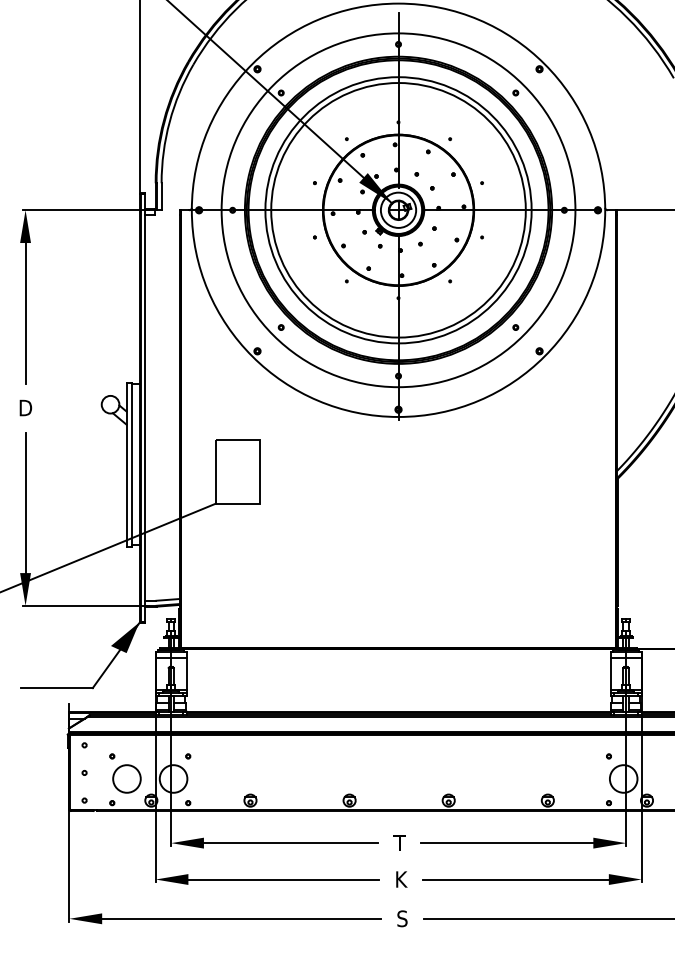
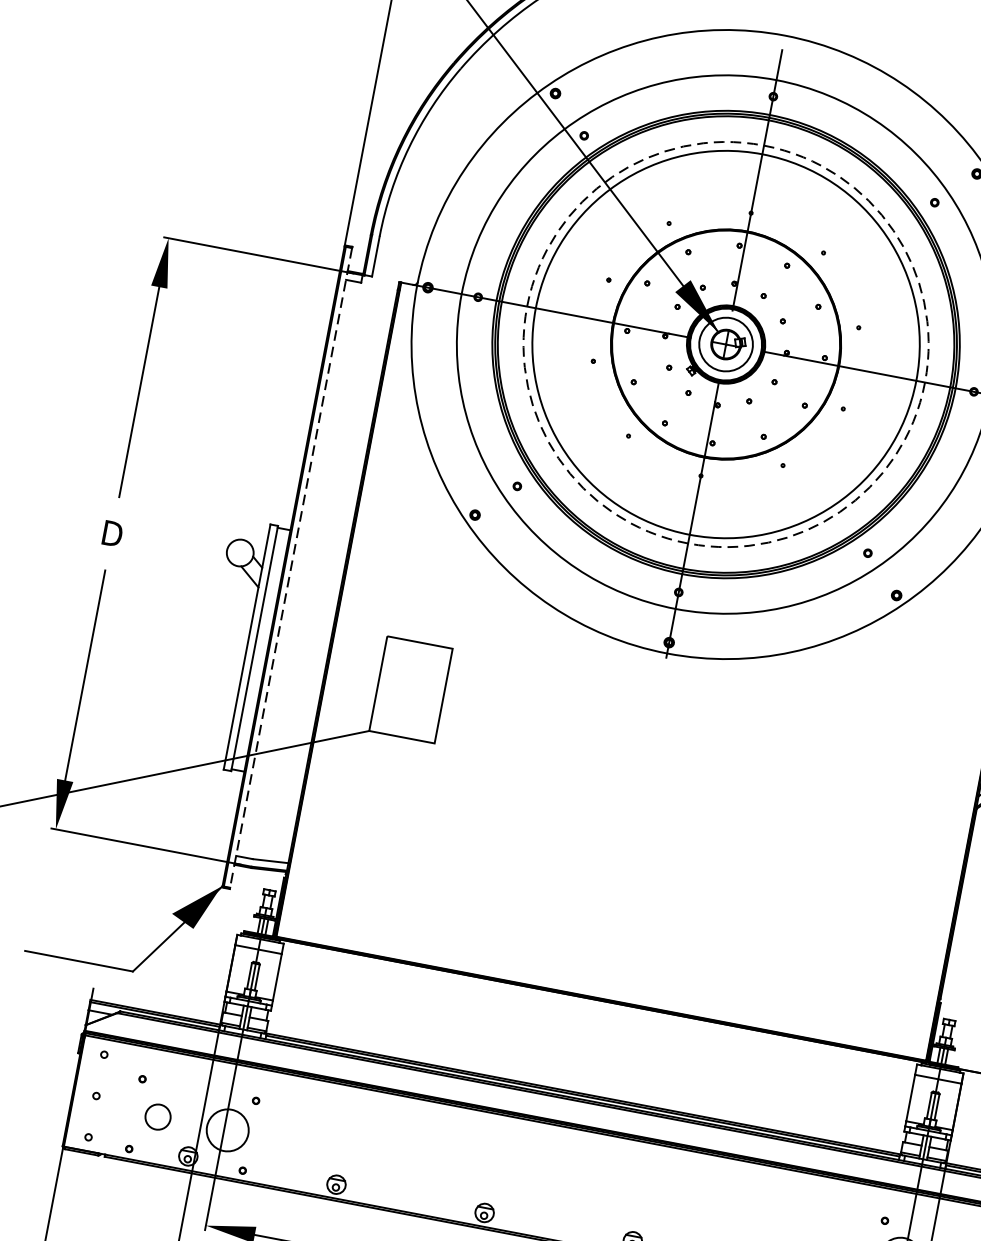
circle: (398, 210) -> (725, 344), solid -> dashed
line: (145, 408) -> (291, 568), solid -> dashed
circle: (126, 778) -> (157, 1116), size x0.6

